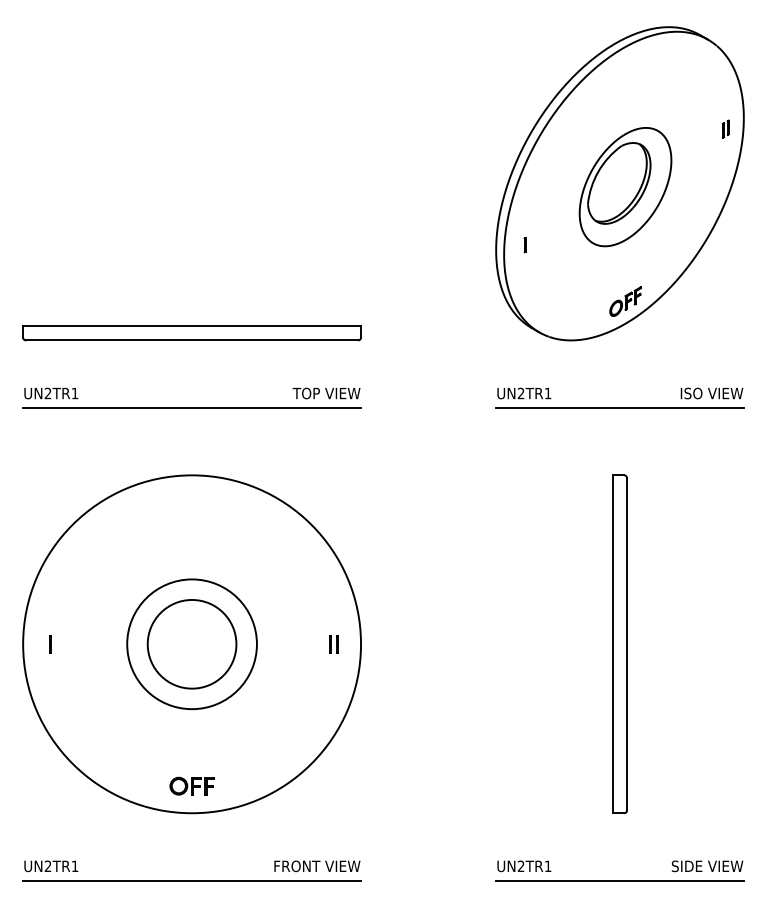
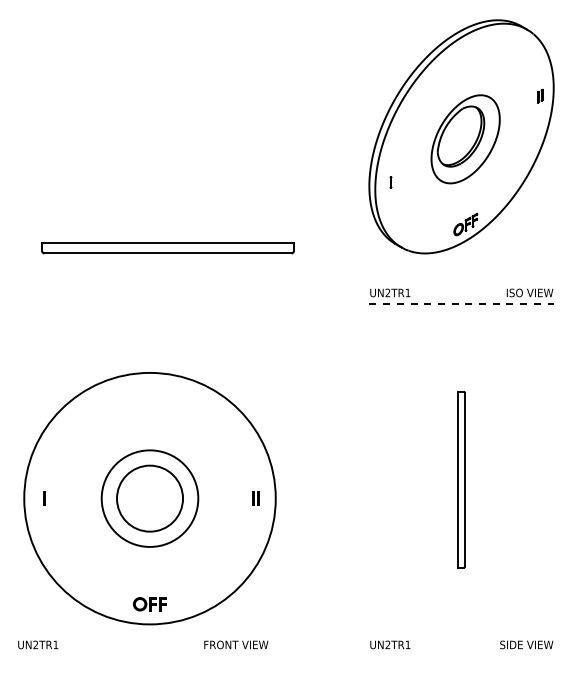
part: (191, 333) -> (167, 248), moved
part: (191, 407) -> (142, 303), removed
line: (621, 407) -> (462, 303), solid -> dashed
part: (191, 644) -> (149, 498), moved
part: (619, 644) -> (461, 479), size x0.7
line: (191, 880) -> (142, 655), removed
line: (619, 880) -> (461, 655), removed

